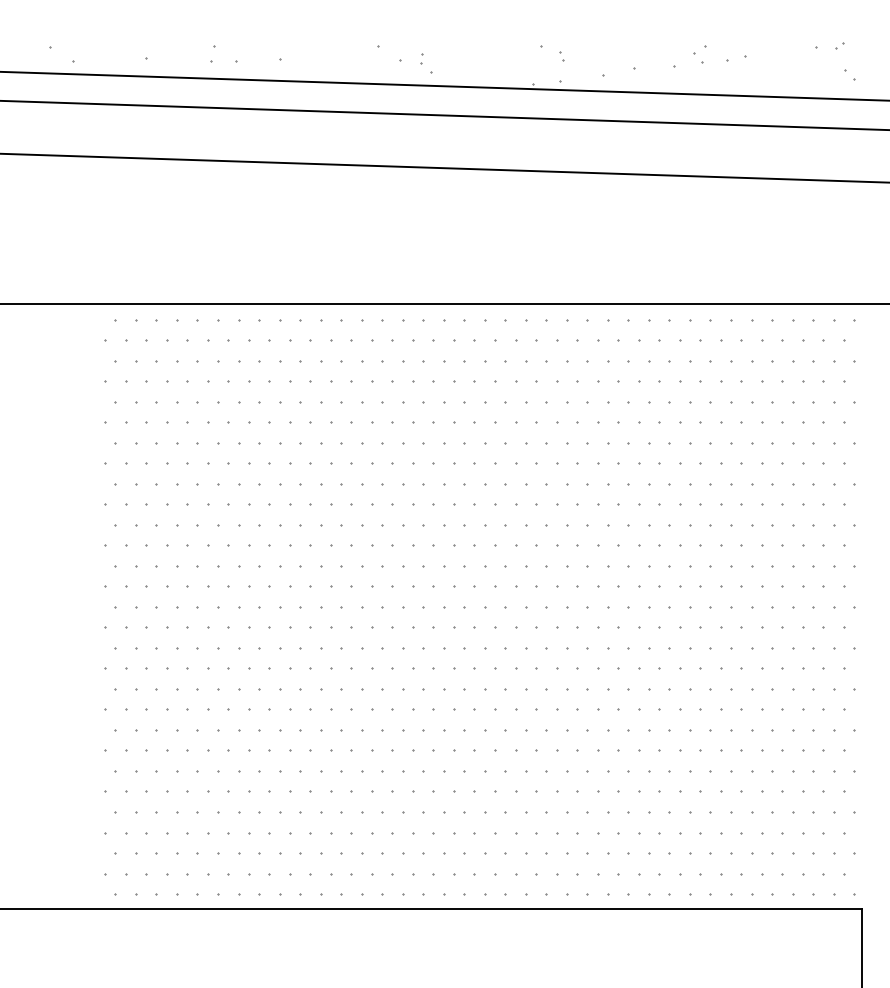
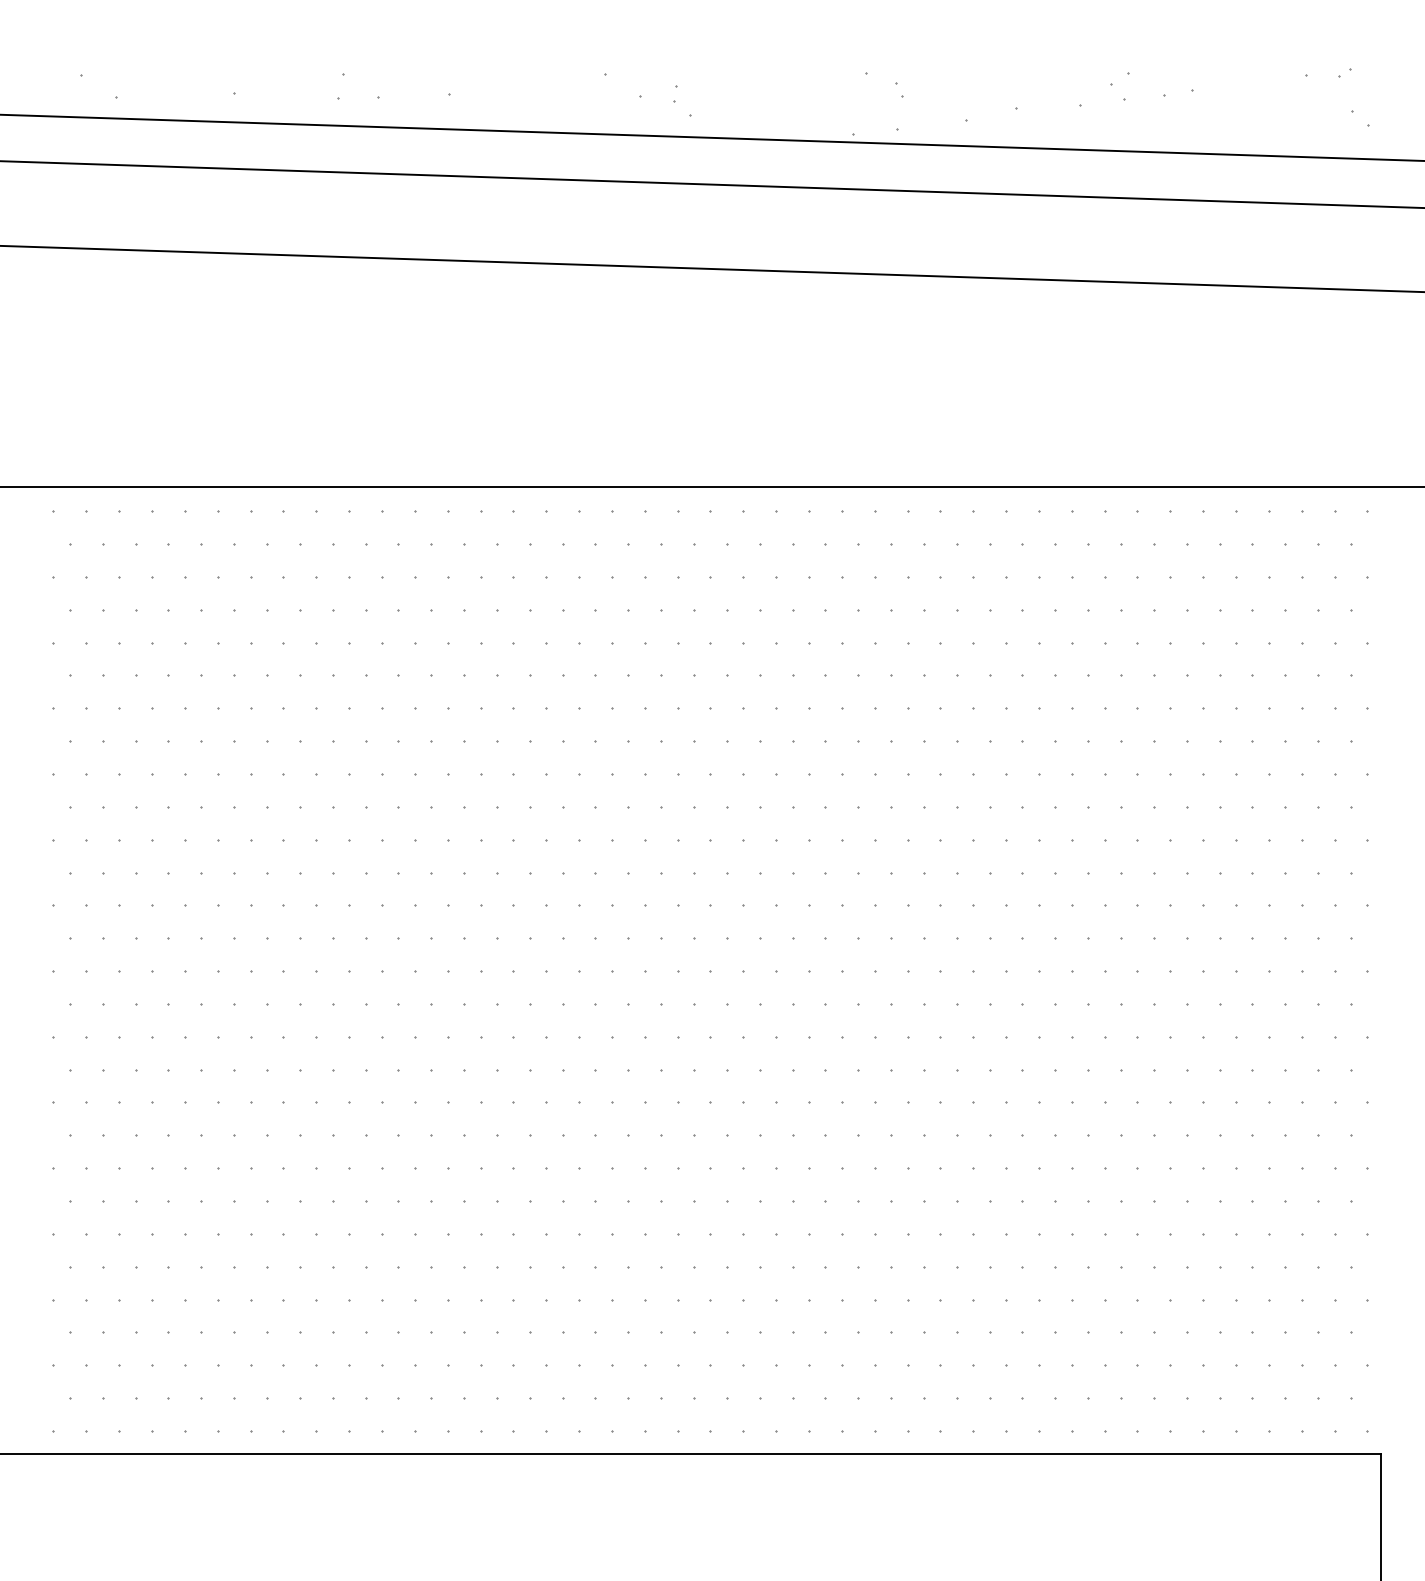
part: (55, 402) -> (89, 644), added
part: (64, 708) -> (103, 1133), added

